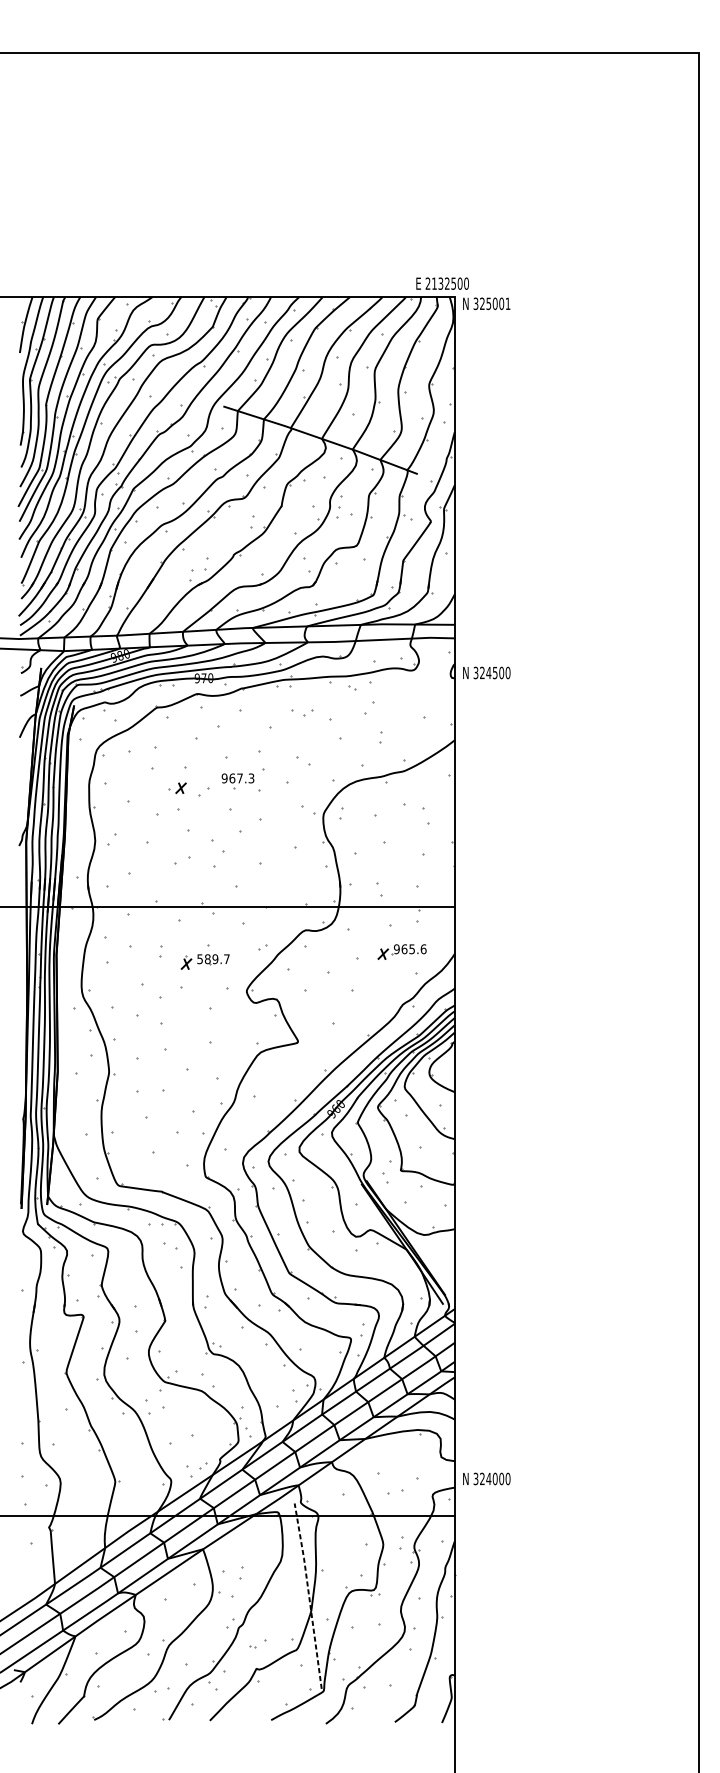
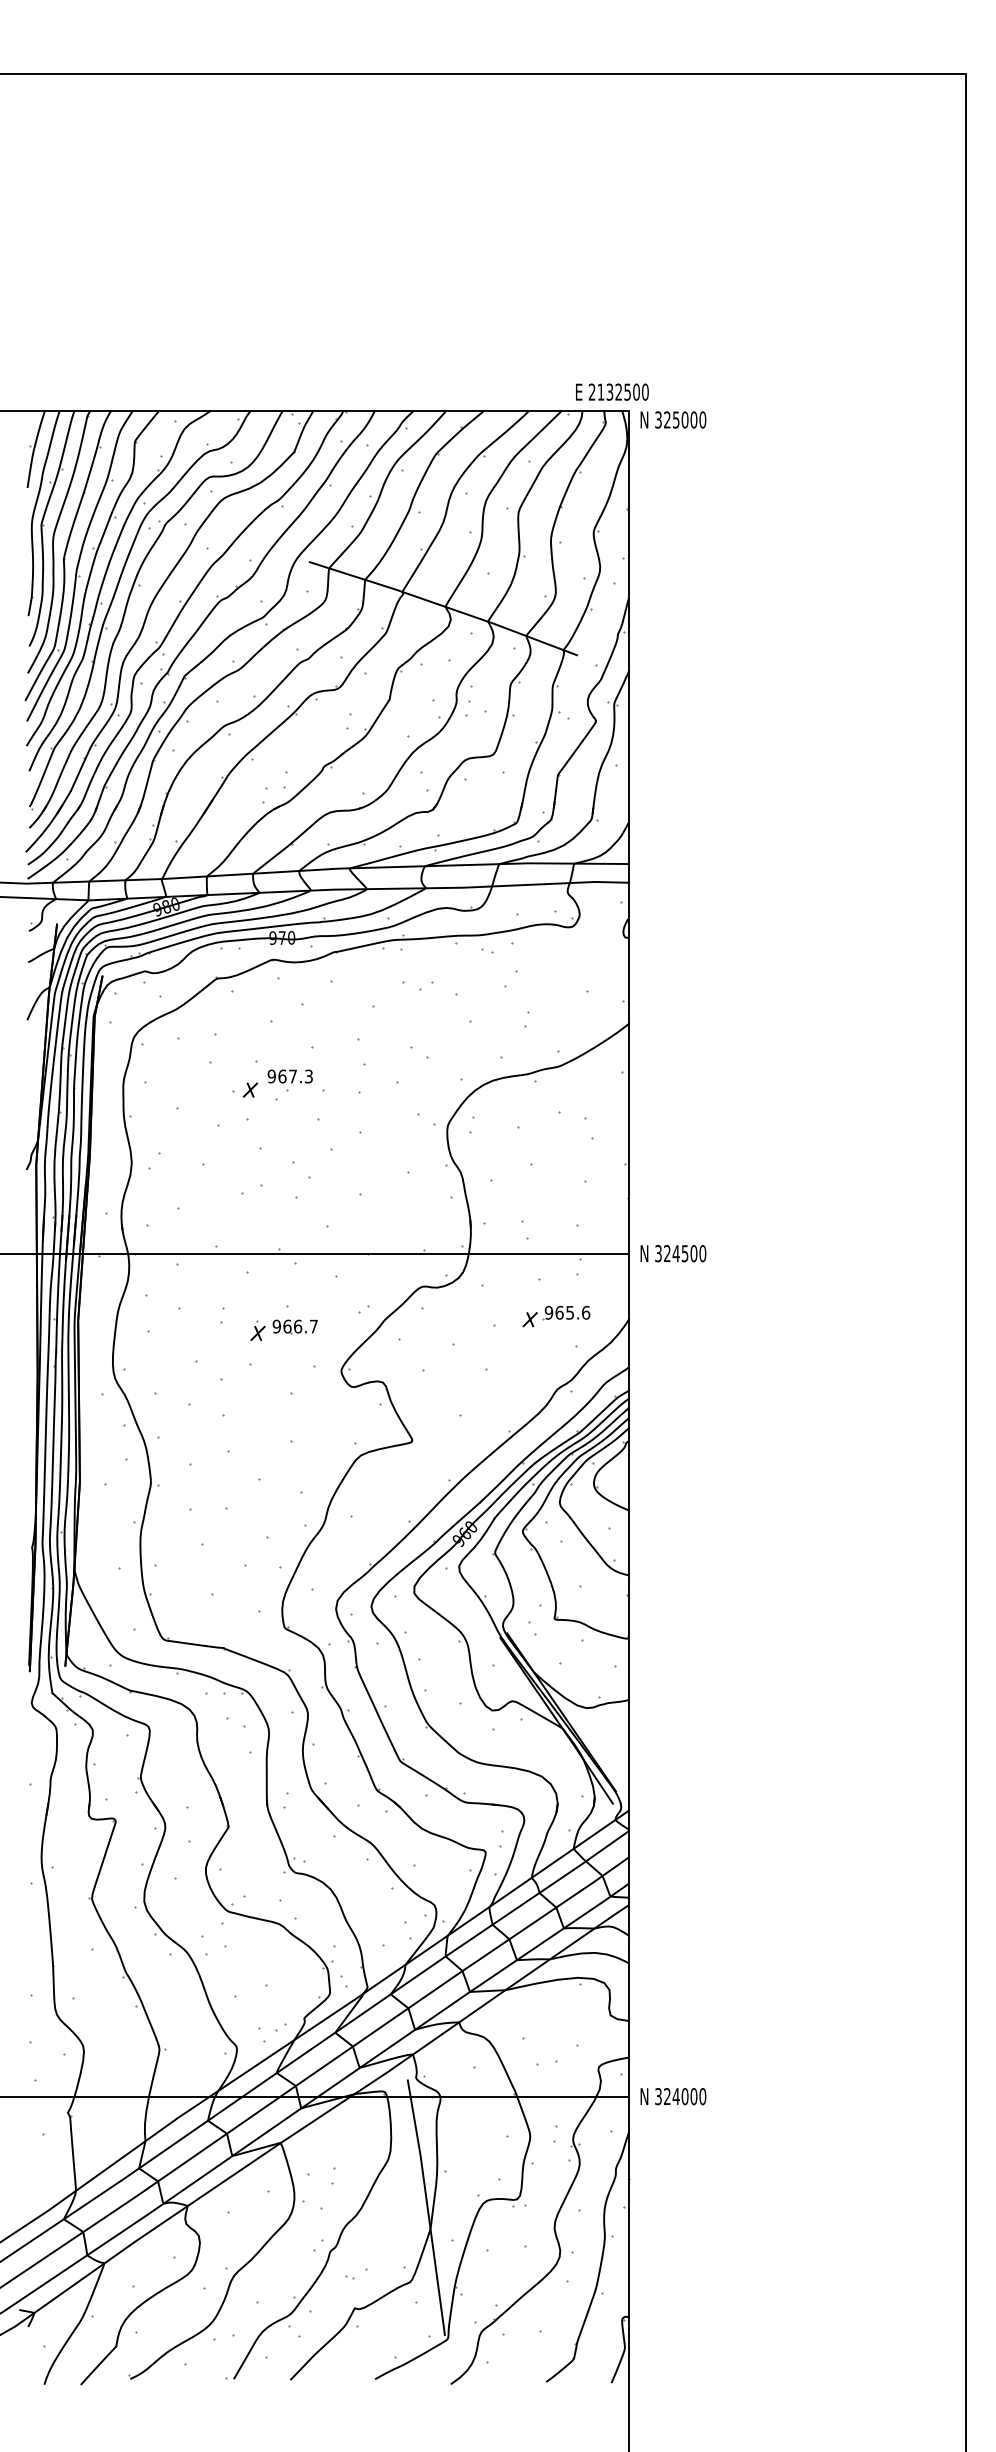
text: (507, 303) -> (702, 419), 325001 -> 325000
text: (486, 672) -> (673, 1253), moved
text: (237, 778) -> (289, 1076), moved
text: (207, 959) -> (287, 1326), 589.7 -> 966.7
text: (486, 1478) -> (673, 2096), moved
line: (309, 1595) -> (427, 2206), dashed -> solid

